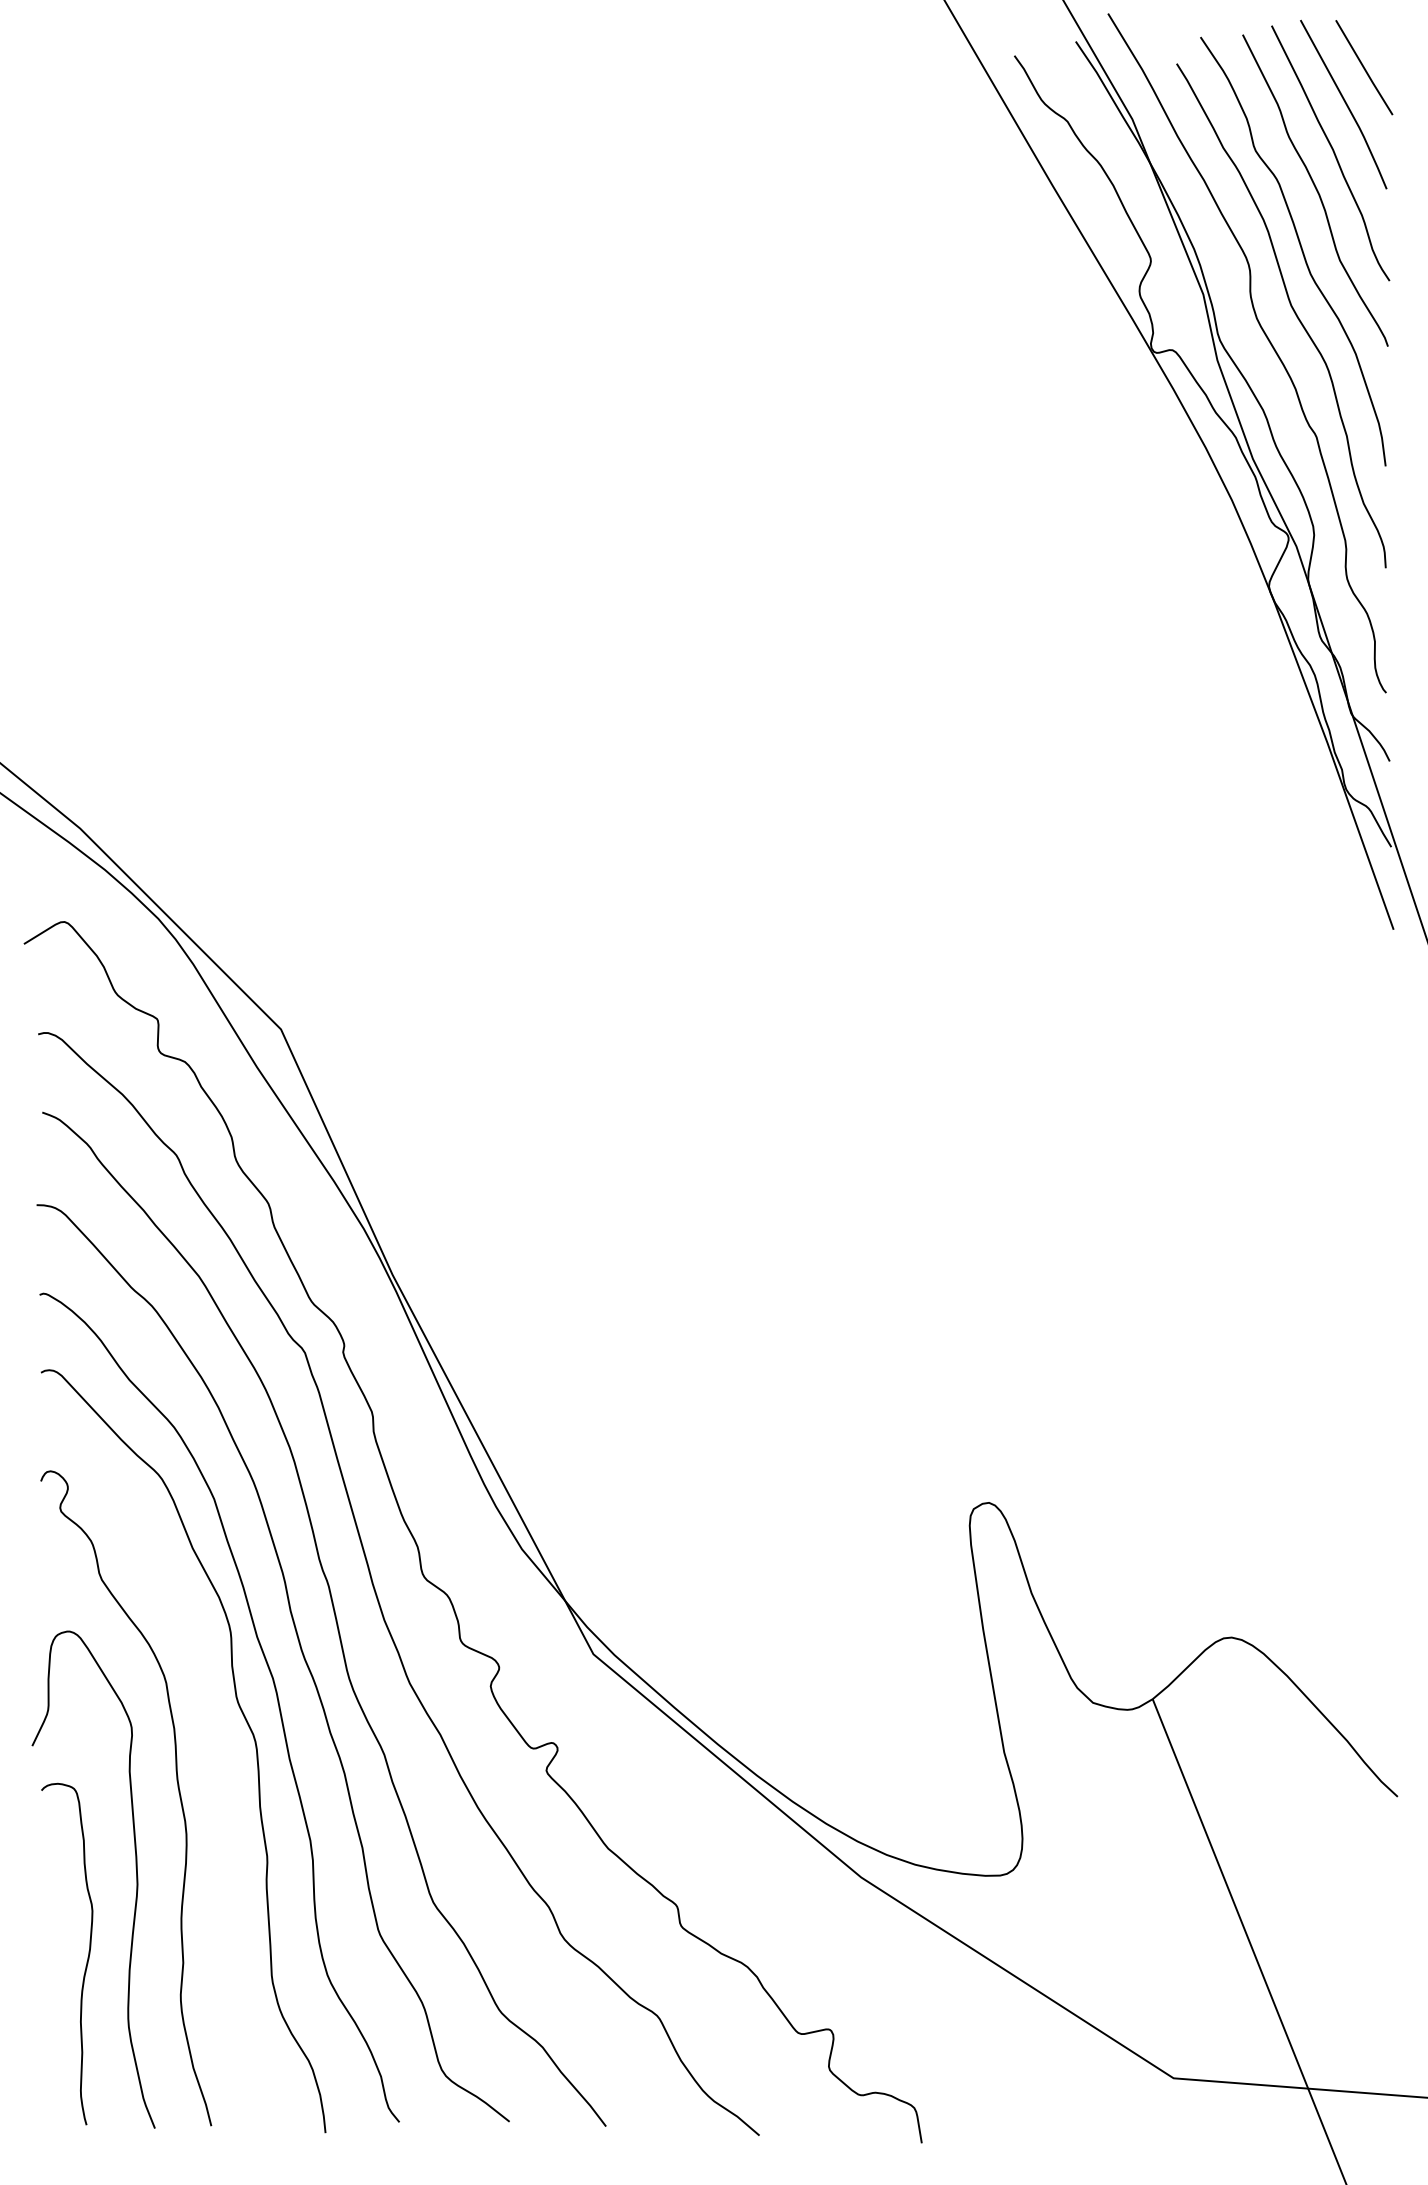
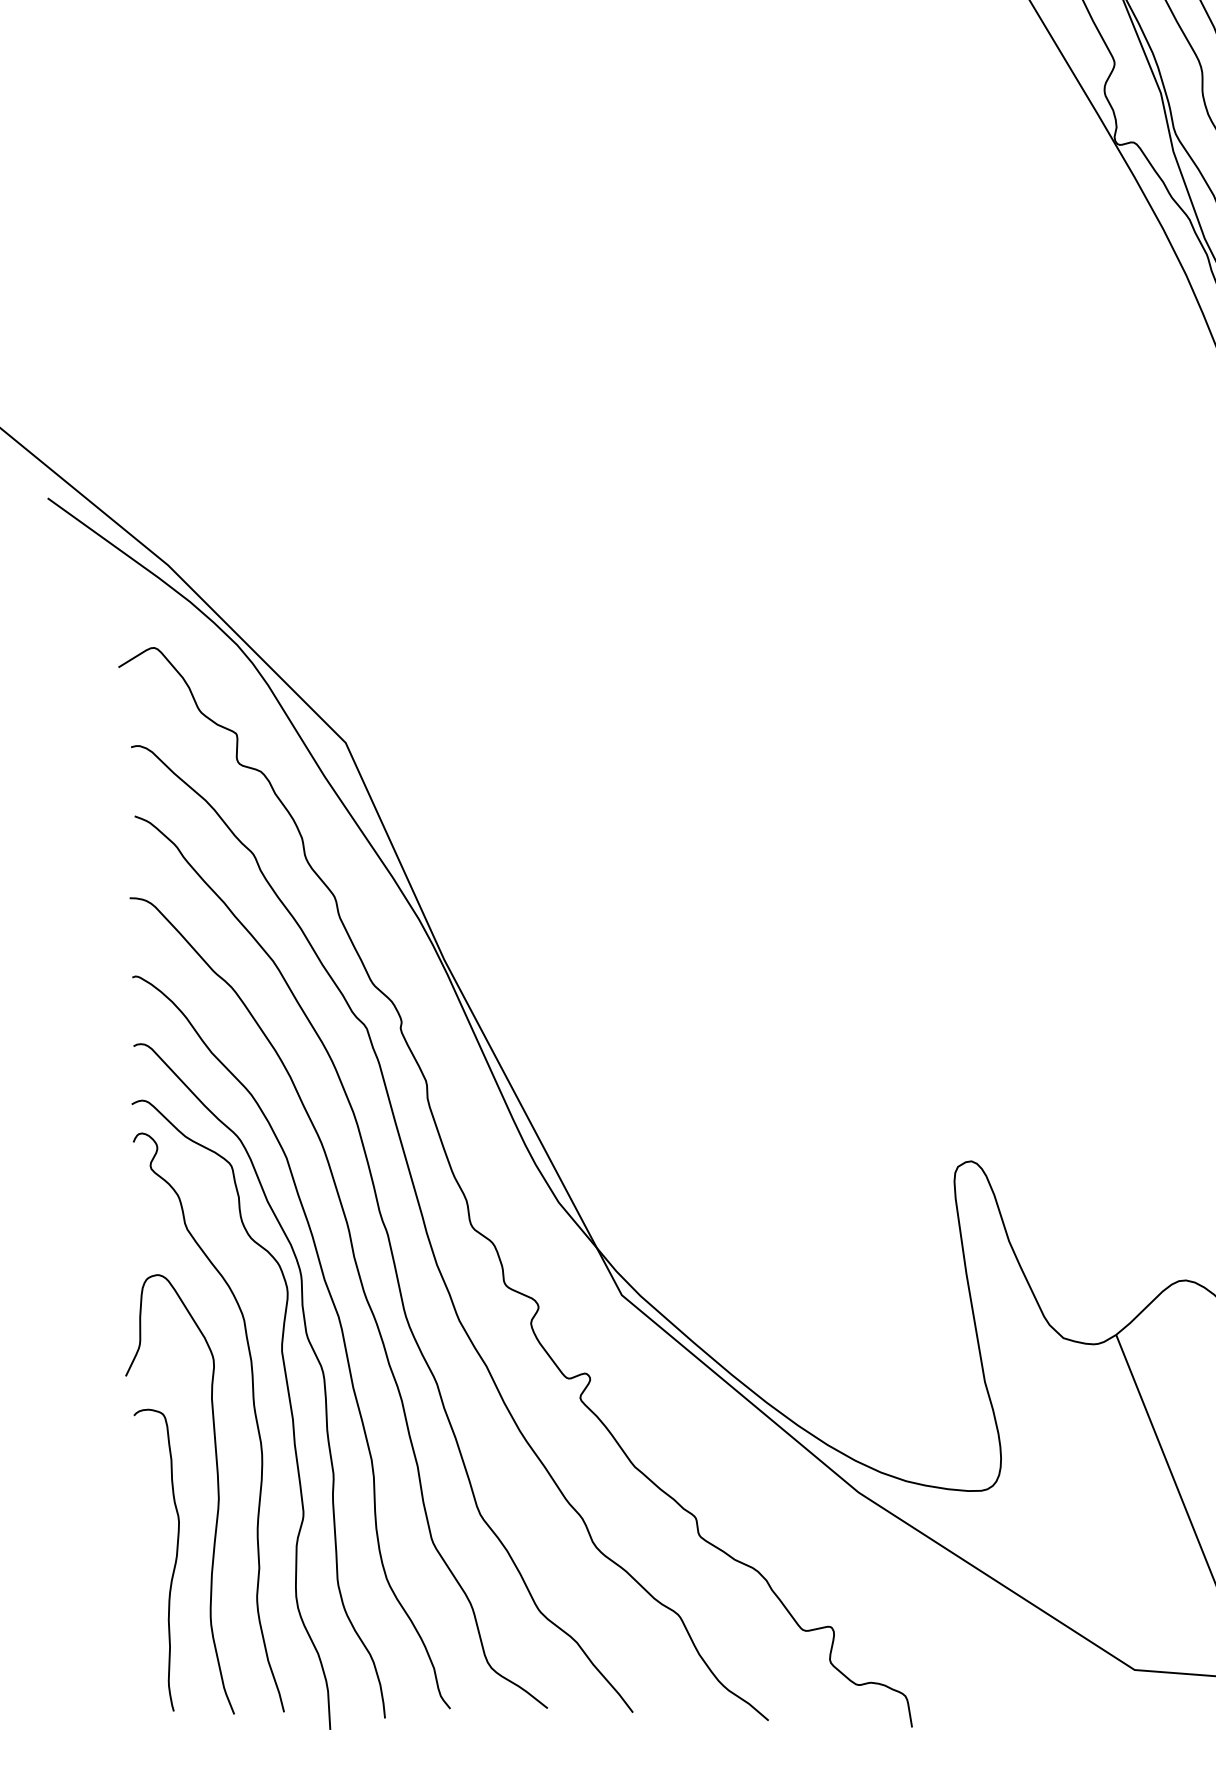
curve: (217, 1778) -> (289, 1405), added

